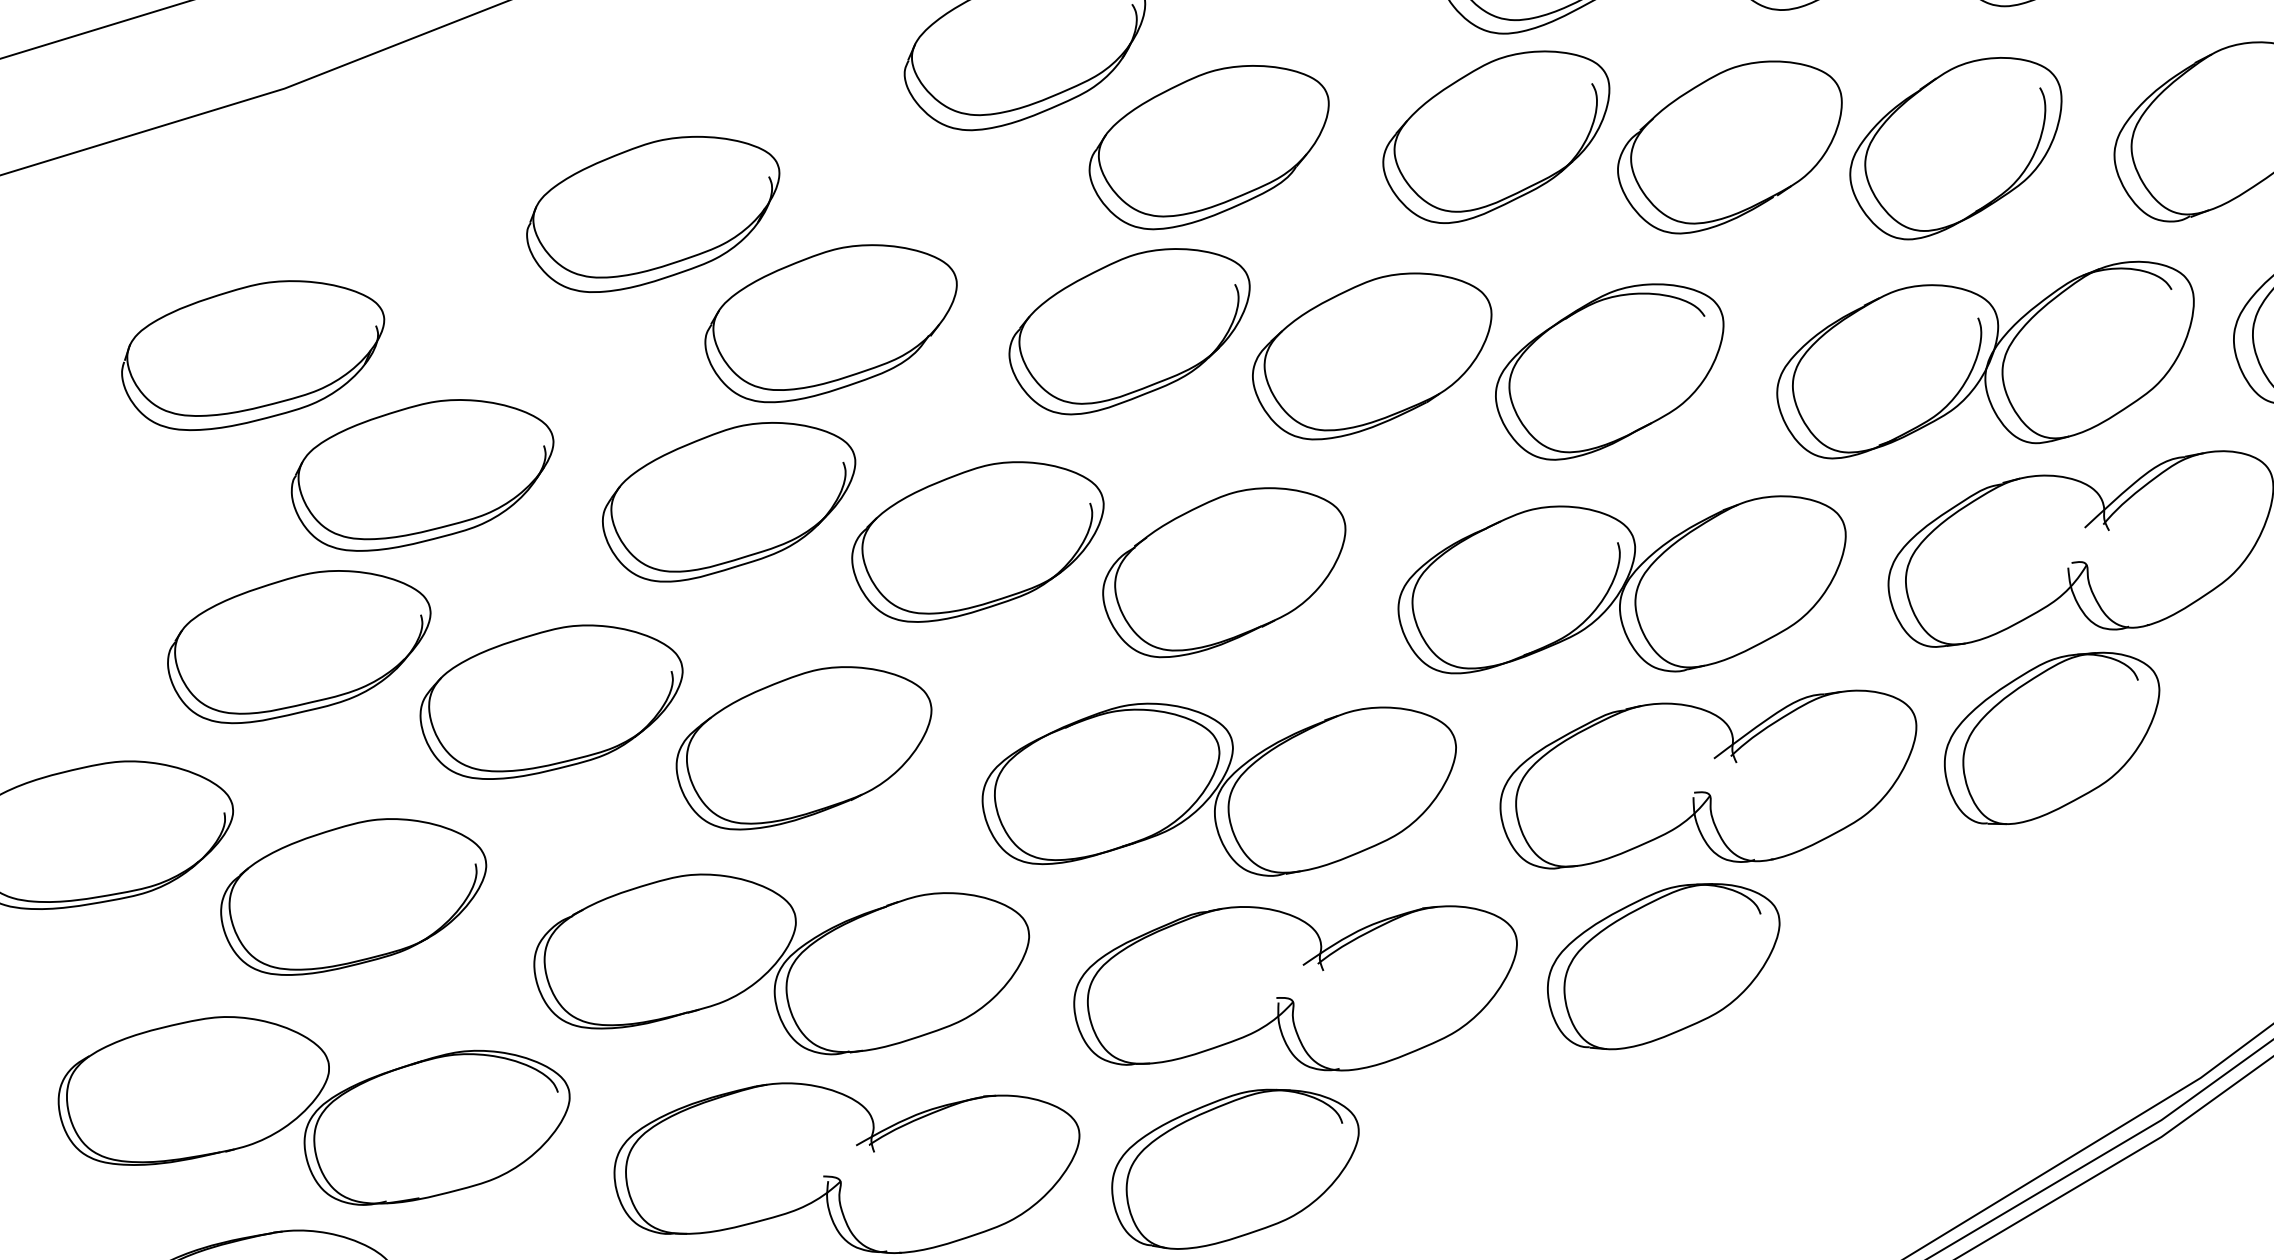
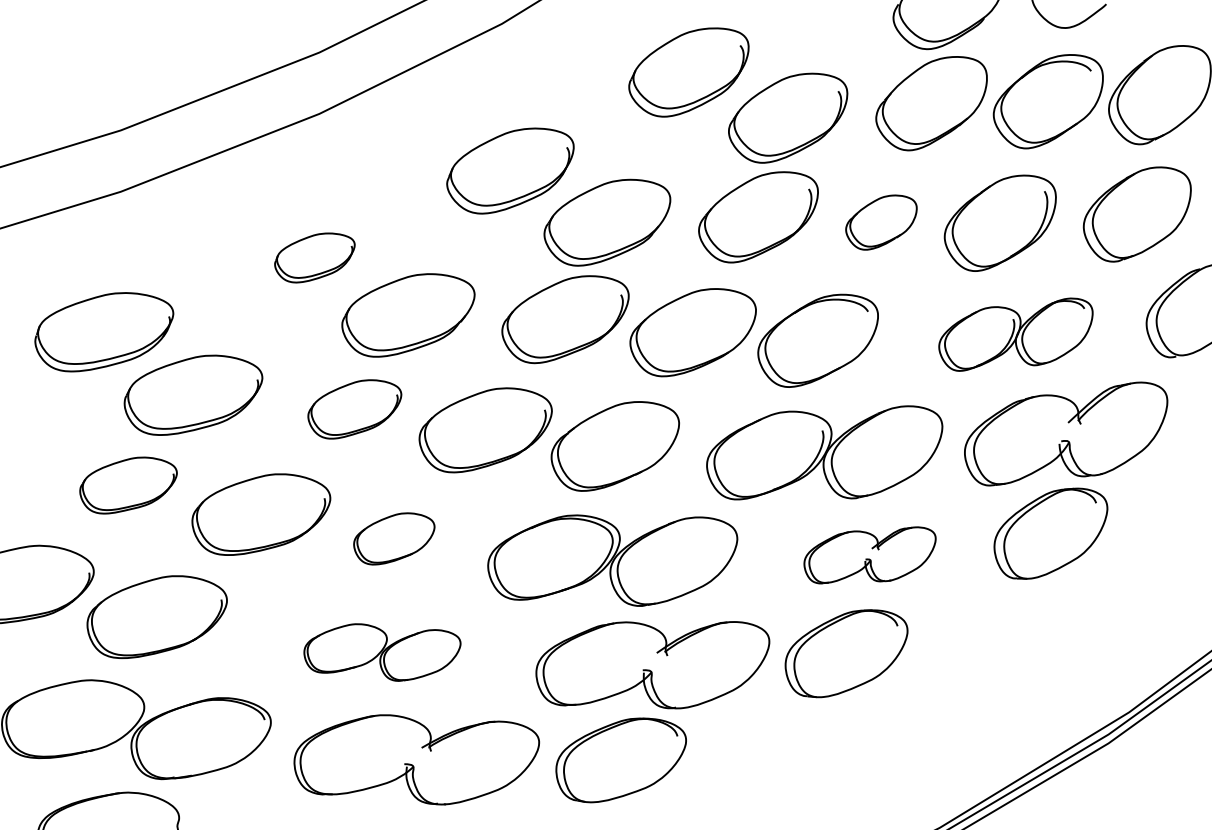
part: (1730, 147) -> (881, 222), size x0.6
part: (652, 213) -> (314, 257), size x0.6
part: (1984, 359) -> (1015, 334), size x0.7
part: (728, 502) -> (354, 409), size x0.7
part: (299, 646) -> (128, 485), size x0.7
part: (804, 747) -> (394, 538), size x0.6
part: (1707, 779) -> (869, 555), size x0.6
part: (781, 964) -> (382, 652), size x0.6

